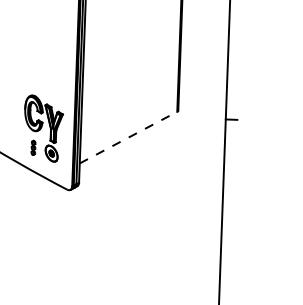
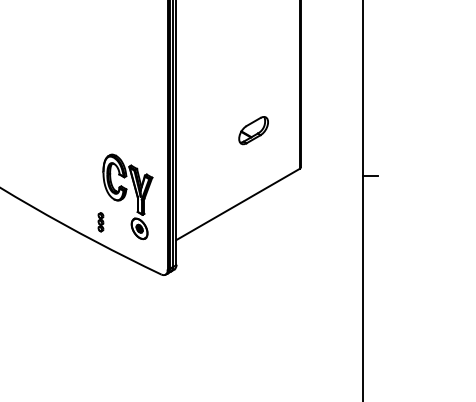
part: (142, 80) -> (253, 130), added
line: (128, 137) -> (238, 204), dashed -> solid
part: (33, 148) -> (100, 222), moved

